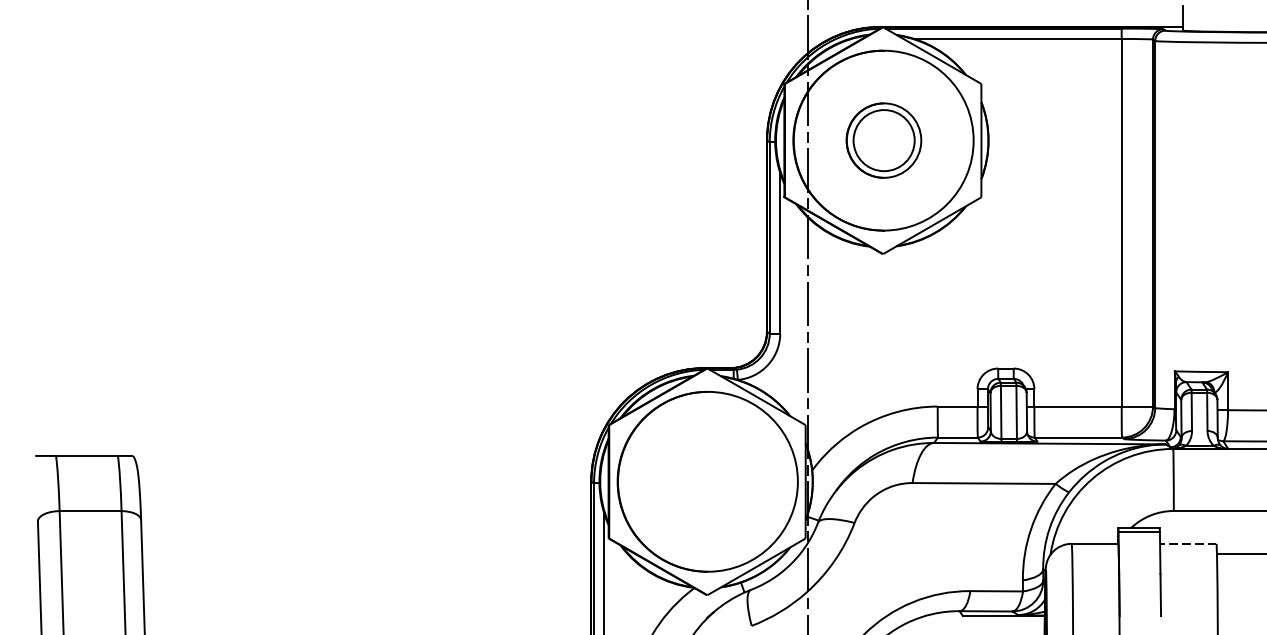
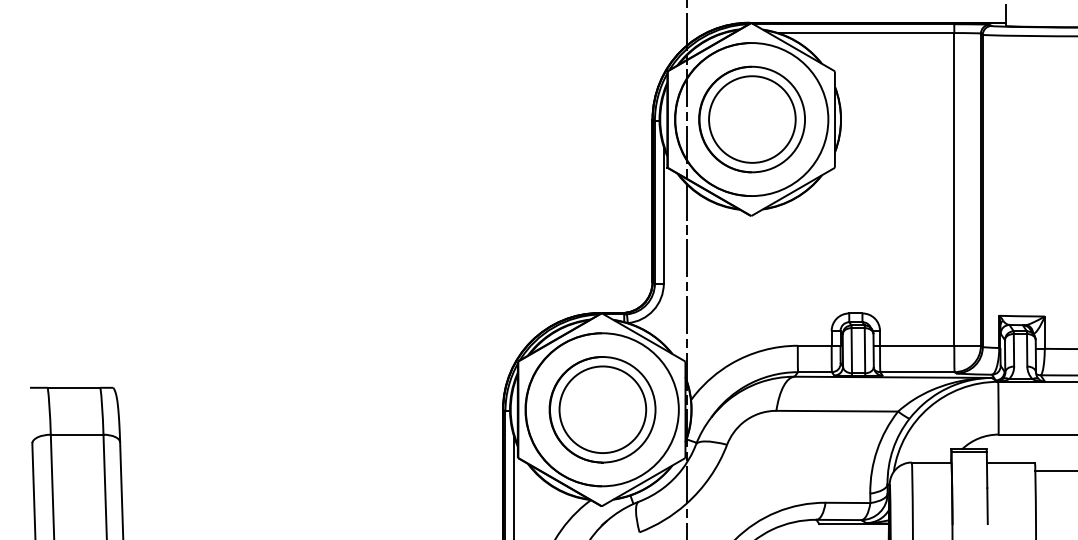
part: (883, 140) -> (751, 119), size x1.67
part: (708, 481) -> (602, 409), added
line: (1187, 543) -> (1010, 462), dashed -> solid

